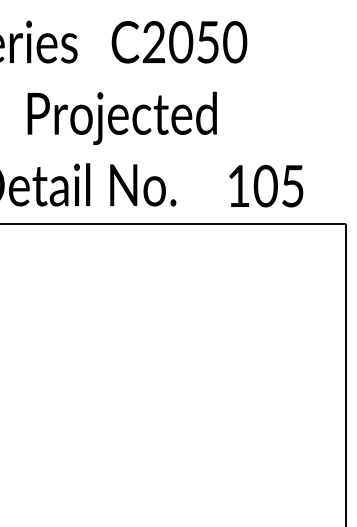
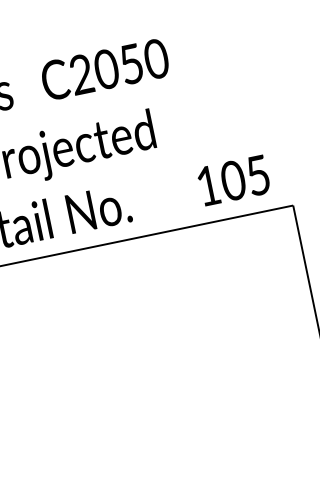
text: (266, 186) -> (234, 180), moved

